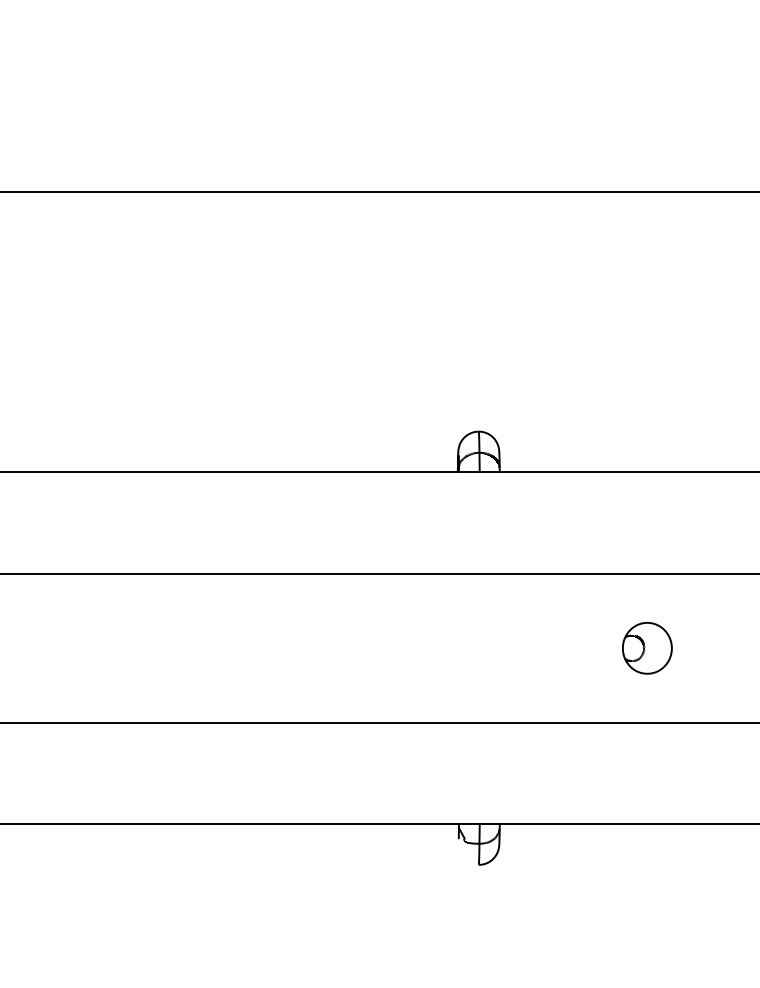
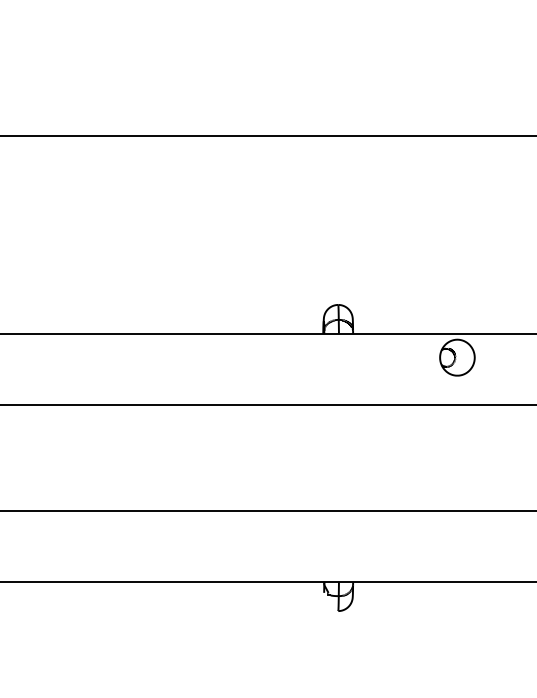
part: (647, 647) -> (457, 357), moved

